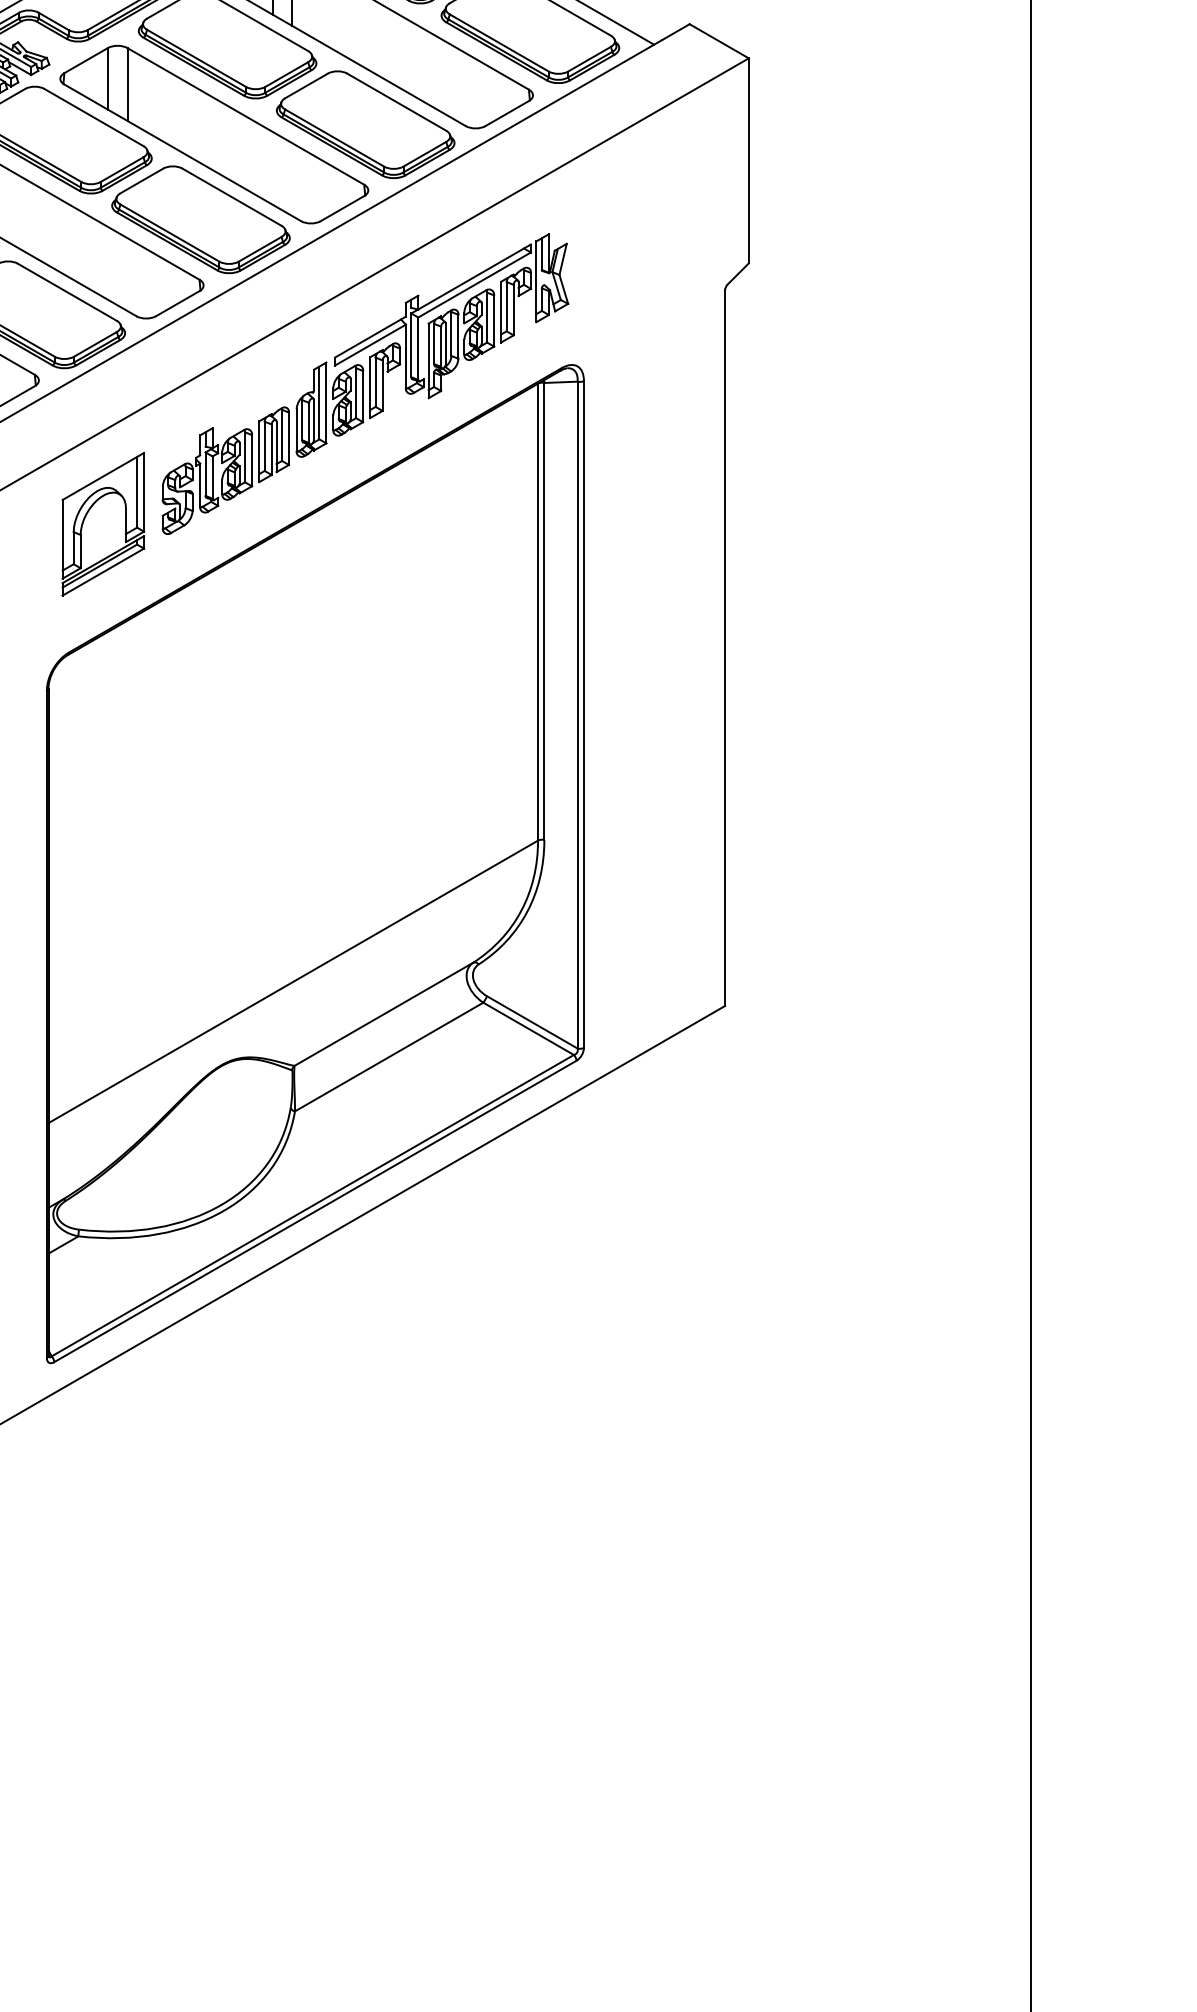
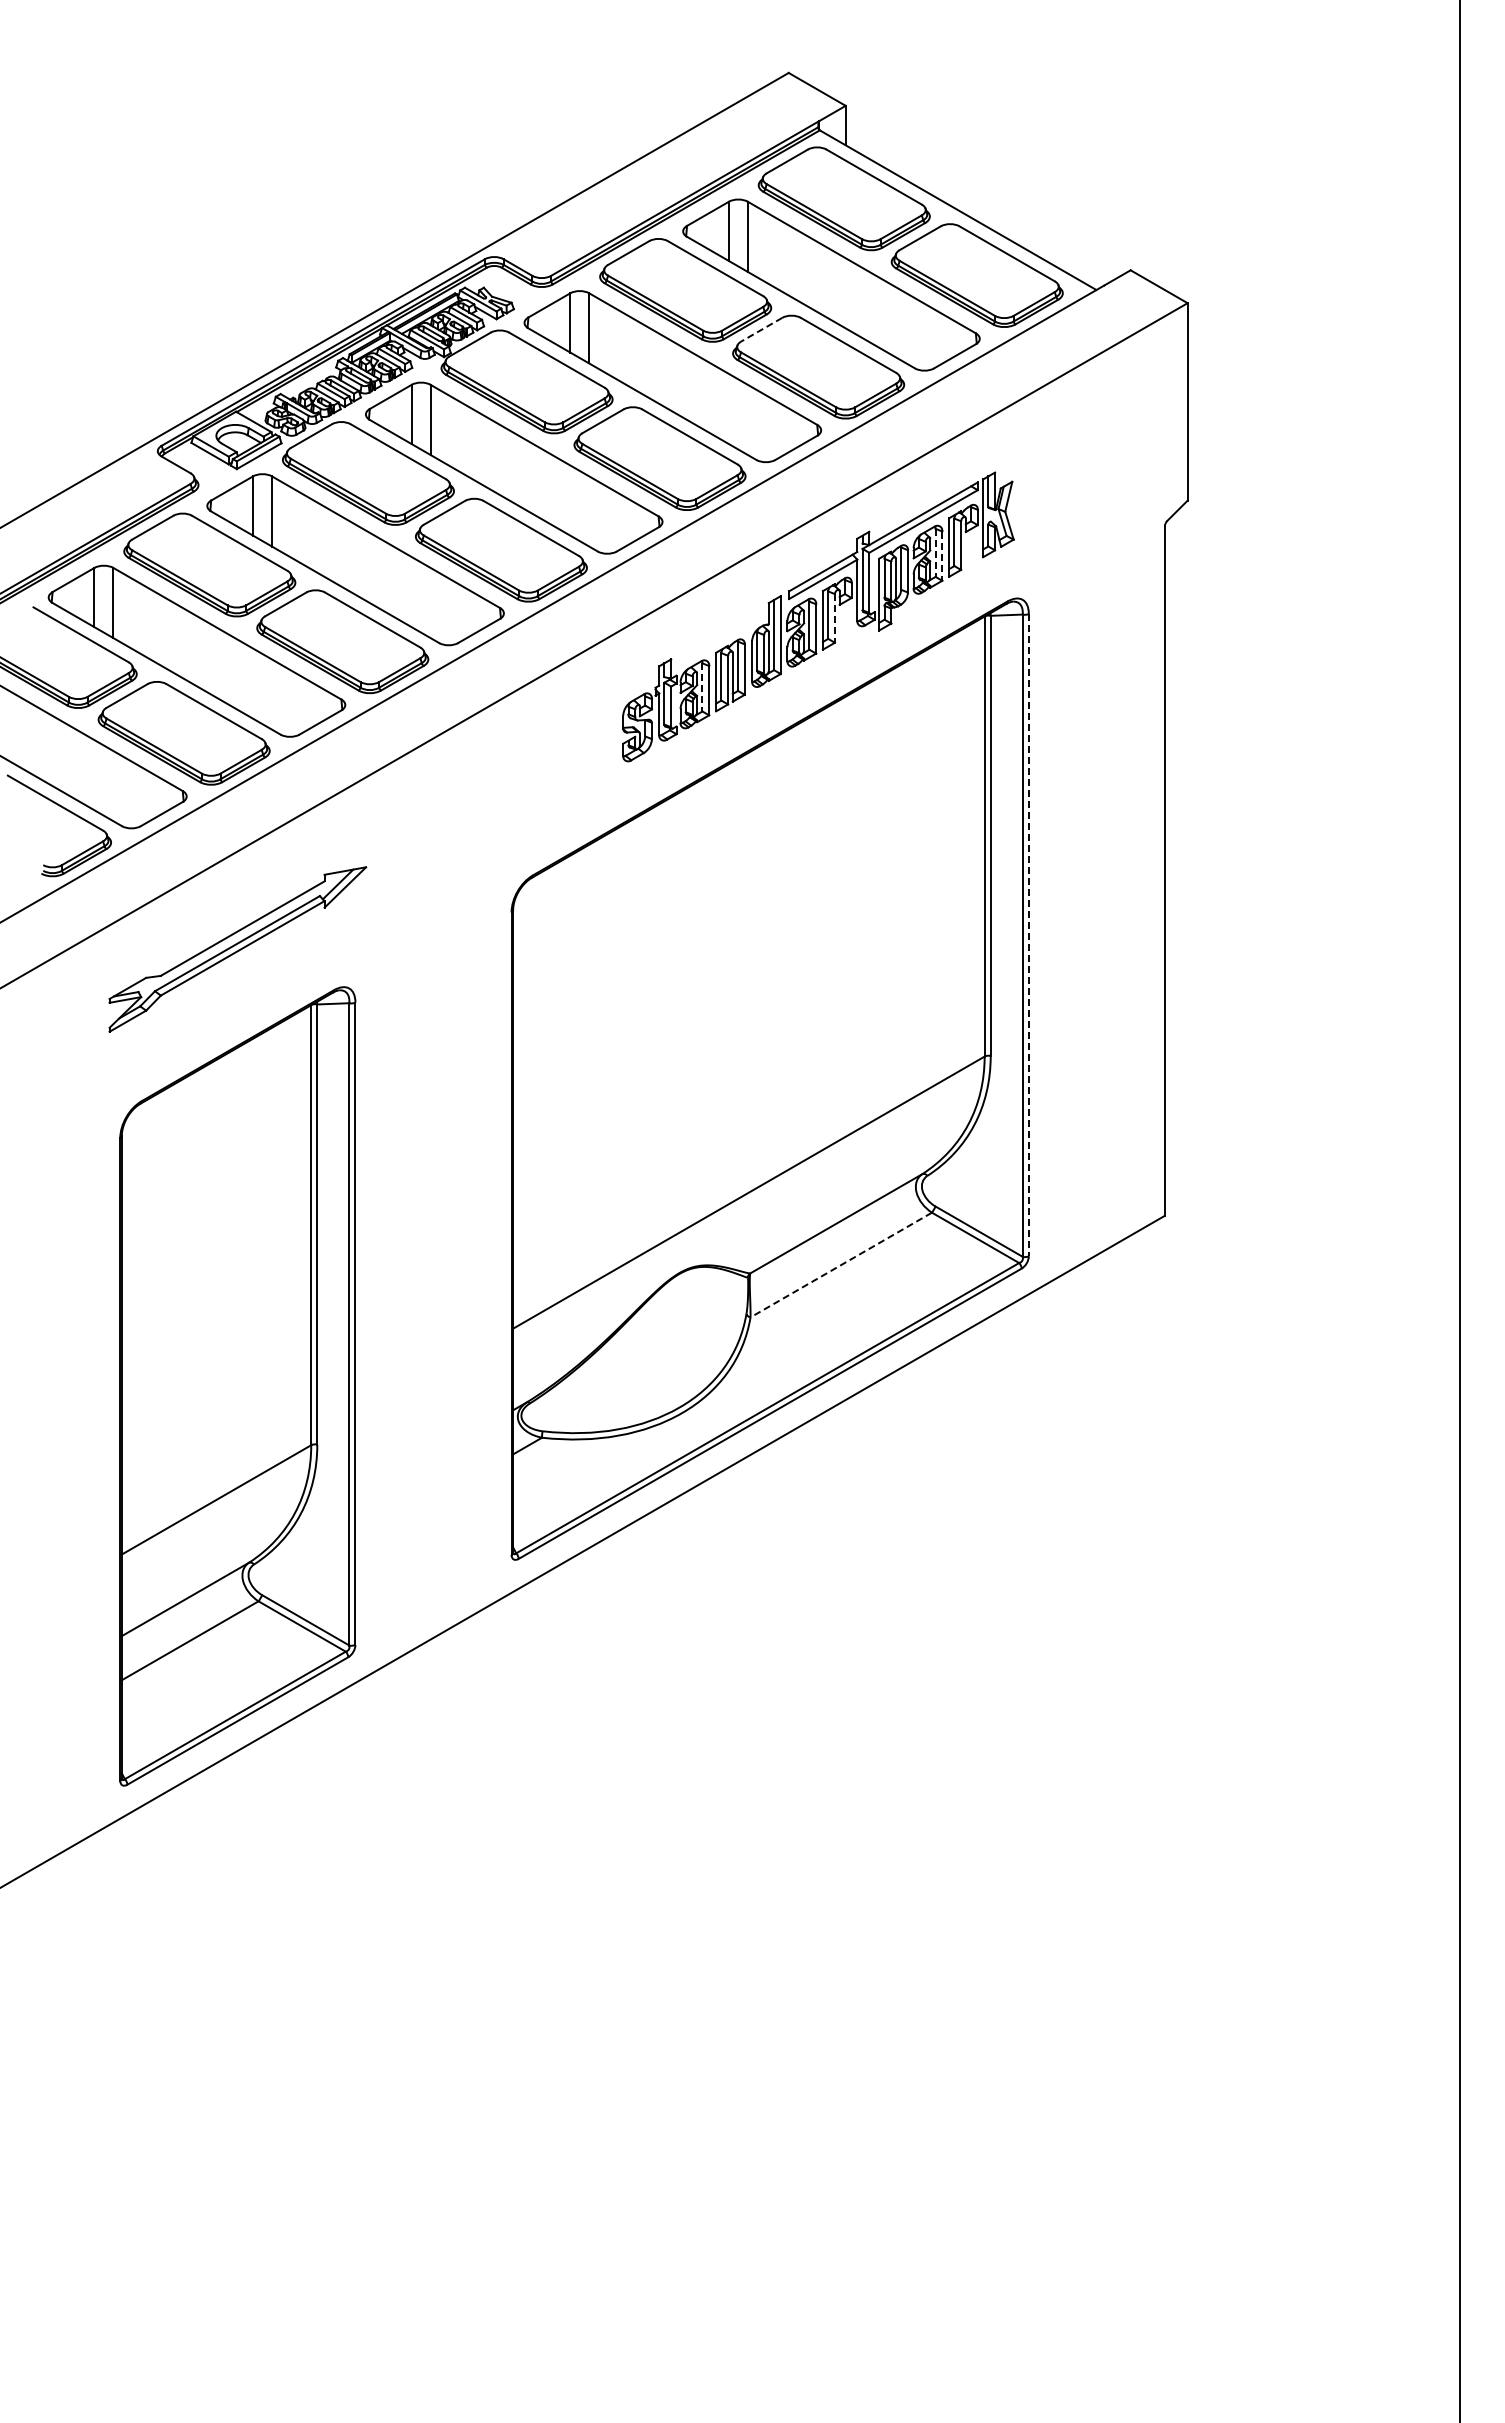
line: (306, 85) -> (761, 329), solid -> dashed
line: (487, 318) -> (935, 553), solid -> dashed
line: (494, 321) -> (942, 556), solid -> dashed
line: (382, 385) -> (834, 618), solid -> dashed
line: (245, 457) -> (702, 687), solid -> dashed
part: (102, 523) -> (565, 751), removed
line: (583, 714) -> (1028, 935), solid -> dashed
line: (389, 1057) -> (841, 1265), solid -> dashed

